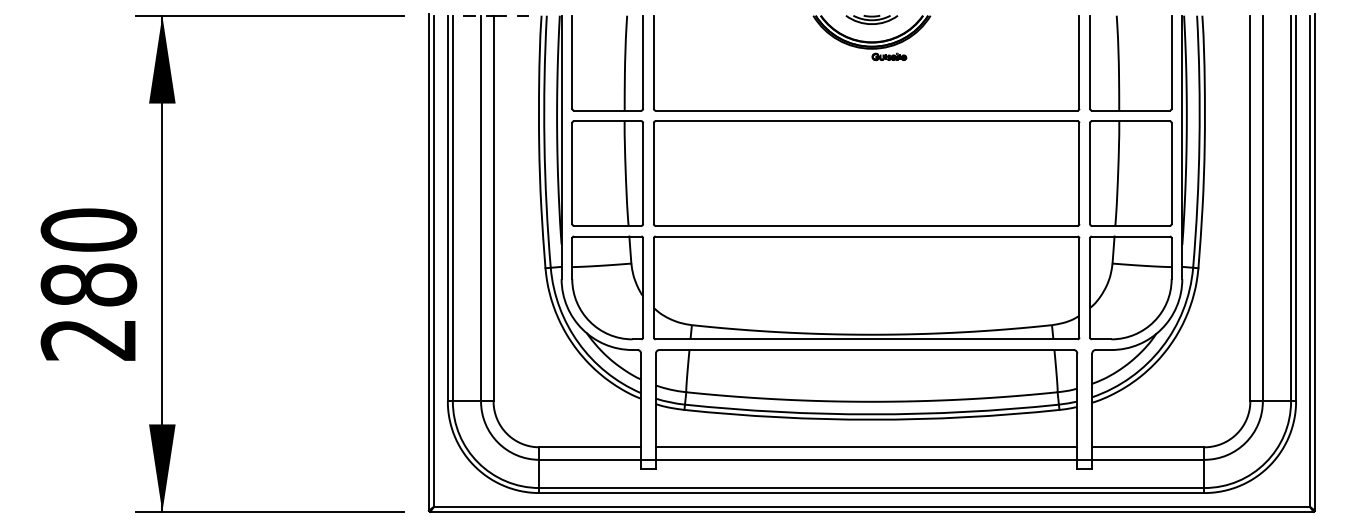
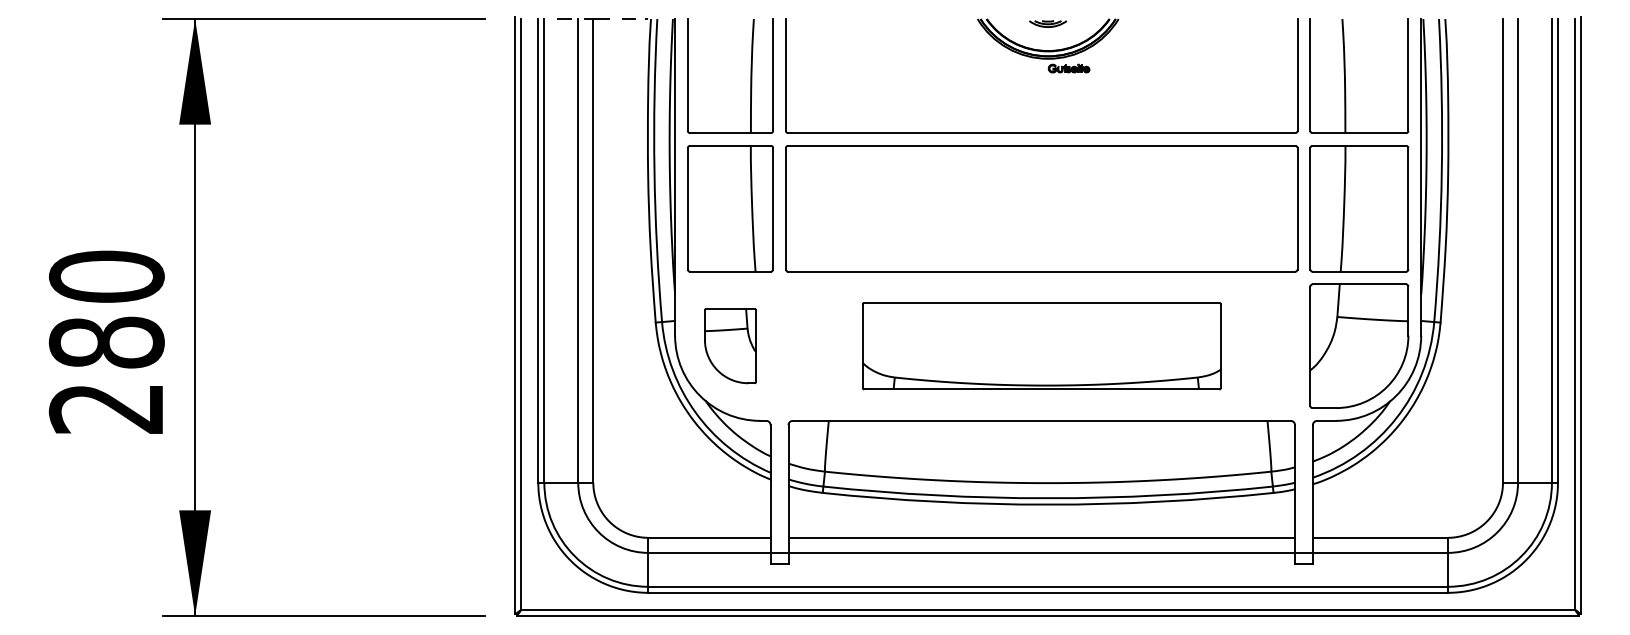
part: (871, 19) -> (1047, 23), size x0.6
part: (607, 287) -> (730, 345), size x0.6
part: (866, 287) -> (1041, 345), size x0.7

